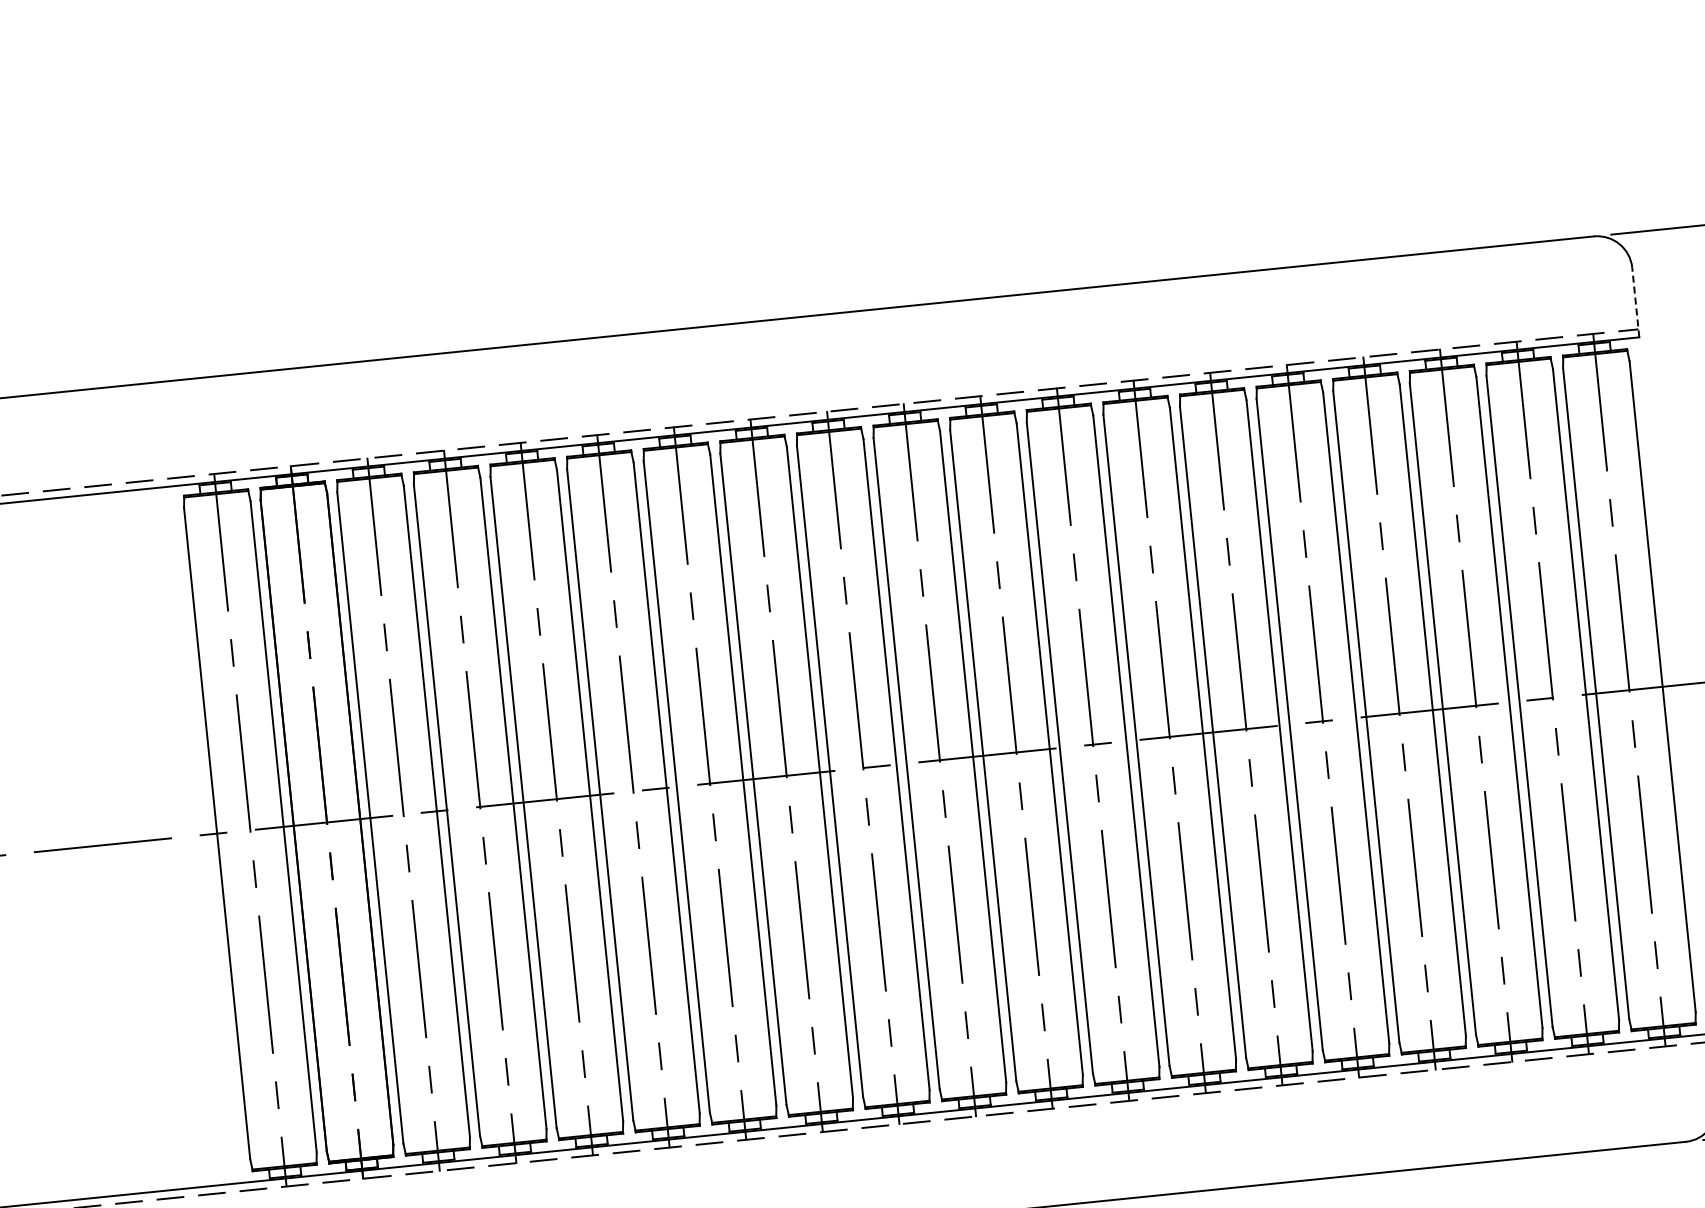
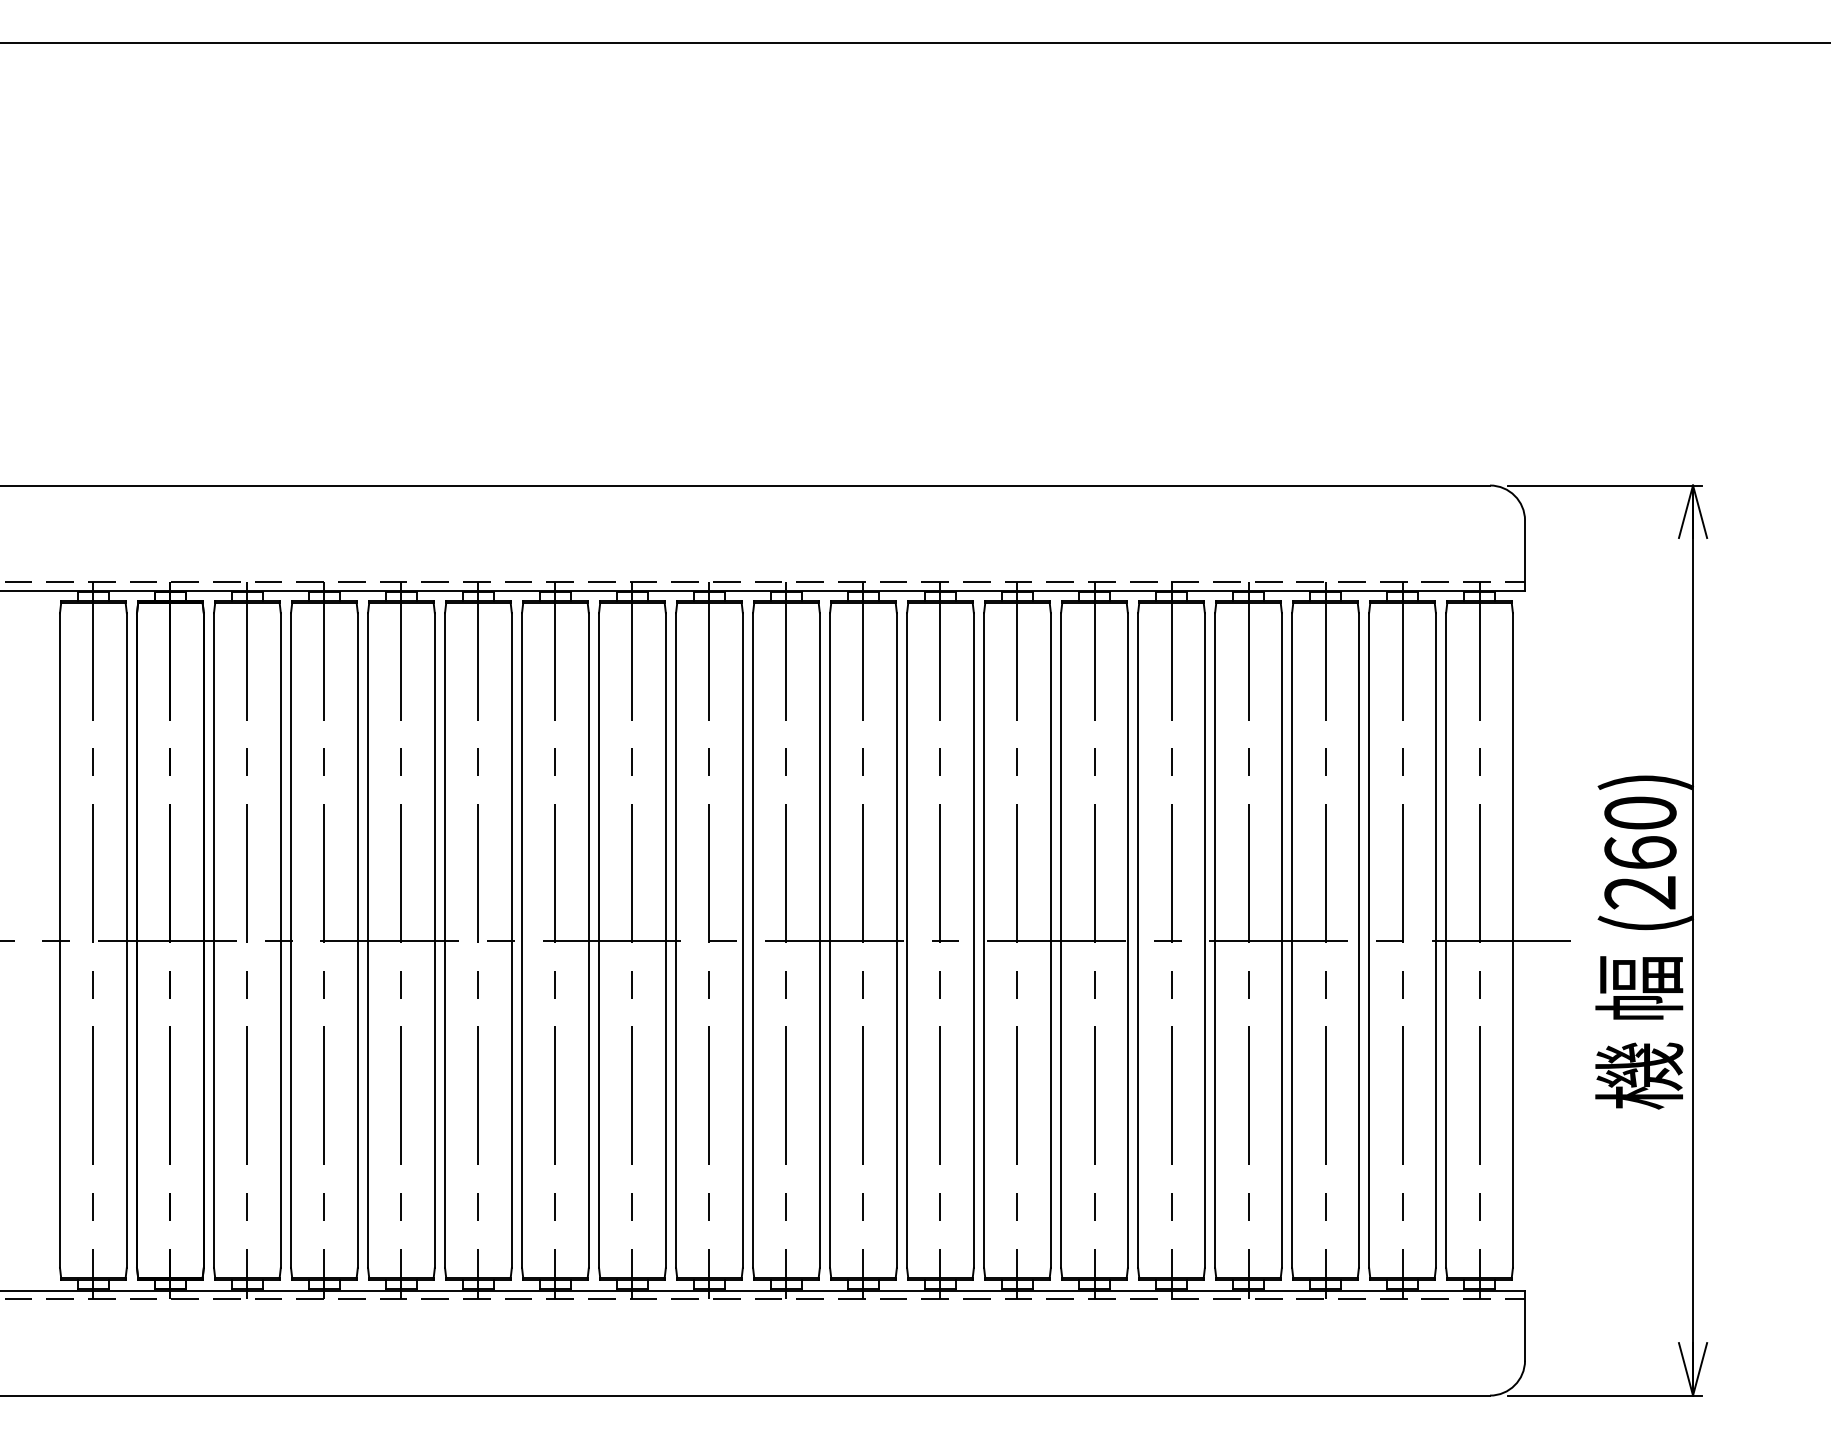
line: (1636, 302) -> (1525, 555), dashed -> solid

